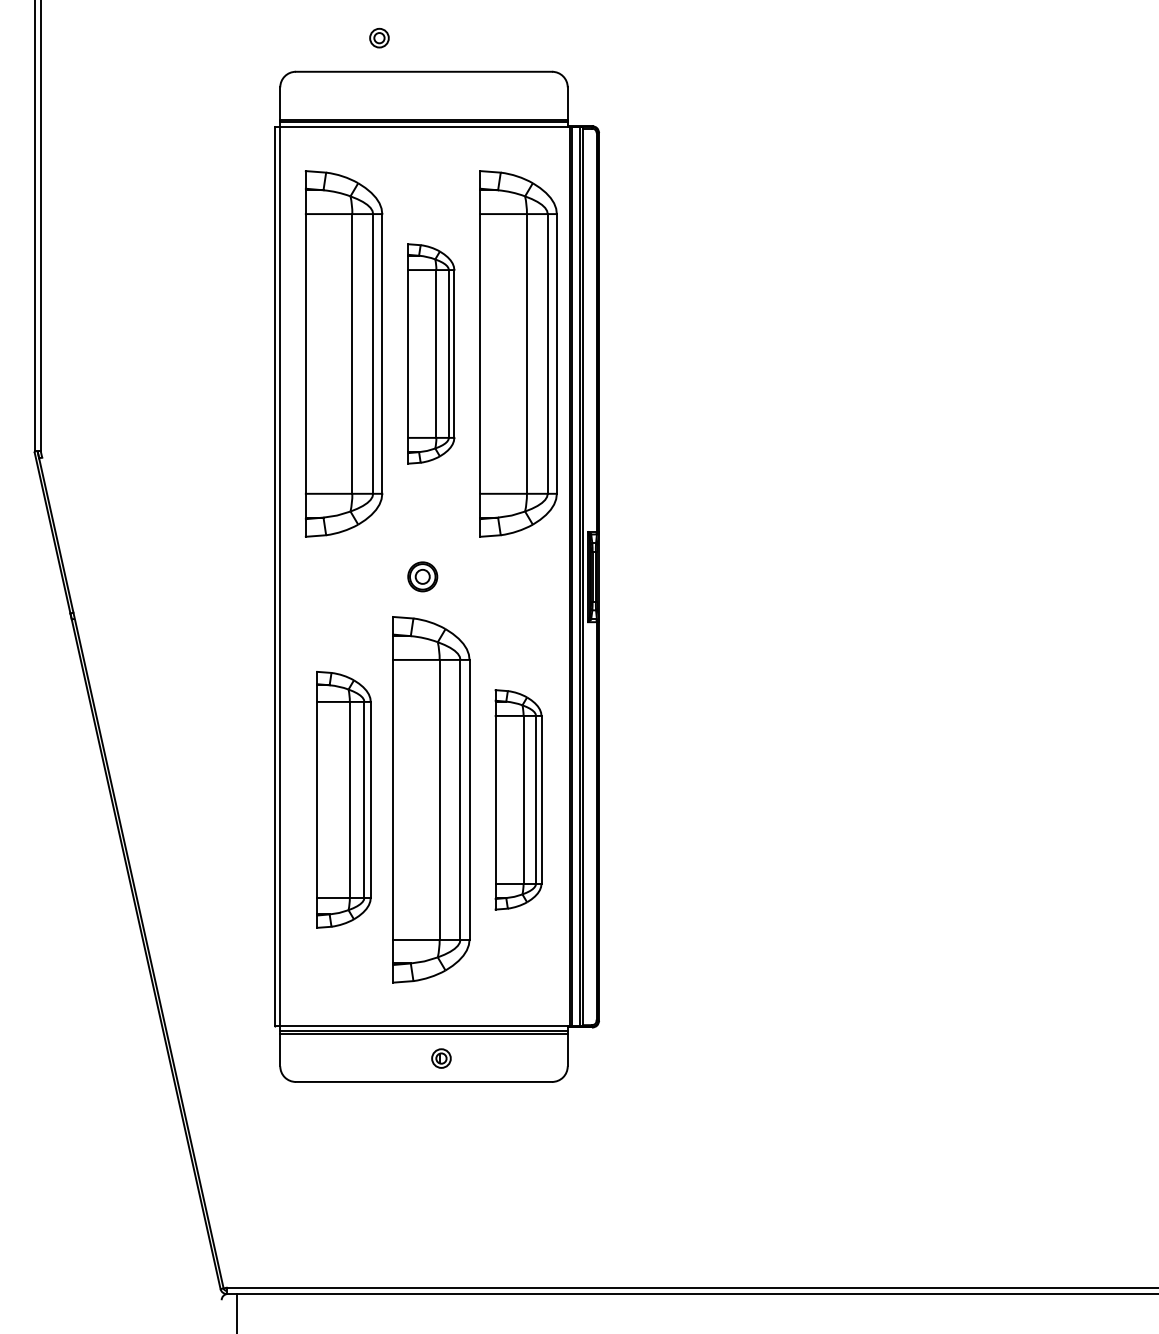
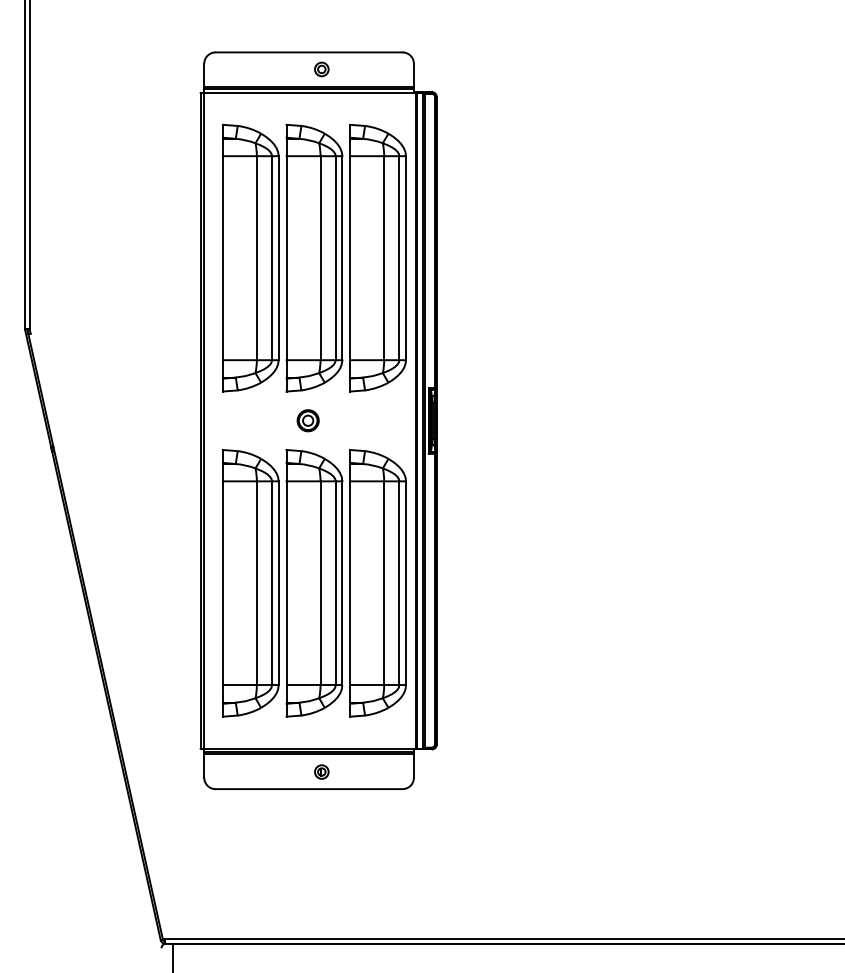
part: (379, 37) -> (321, 68), moved
part: (431, 353) -> (314, 257), size x1.67
part: (343, 799) -> (250, 583), size x1.43
part: (518, 799) -> (378, 583), size x1.67

